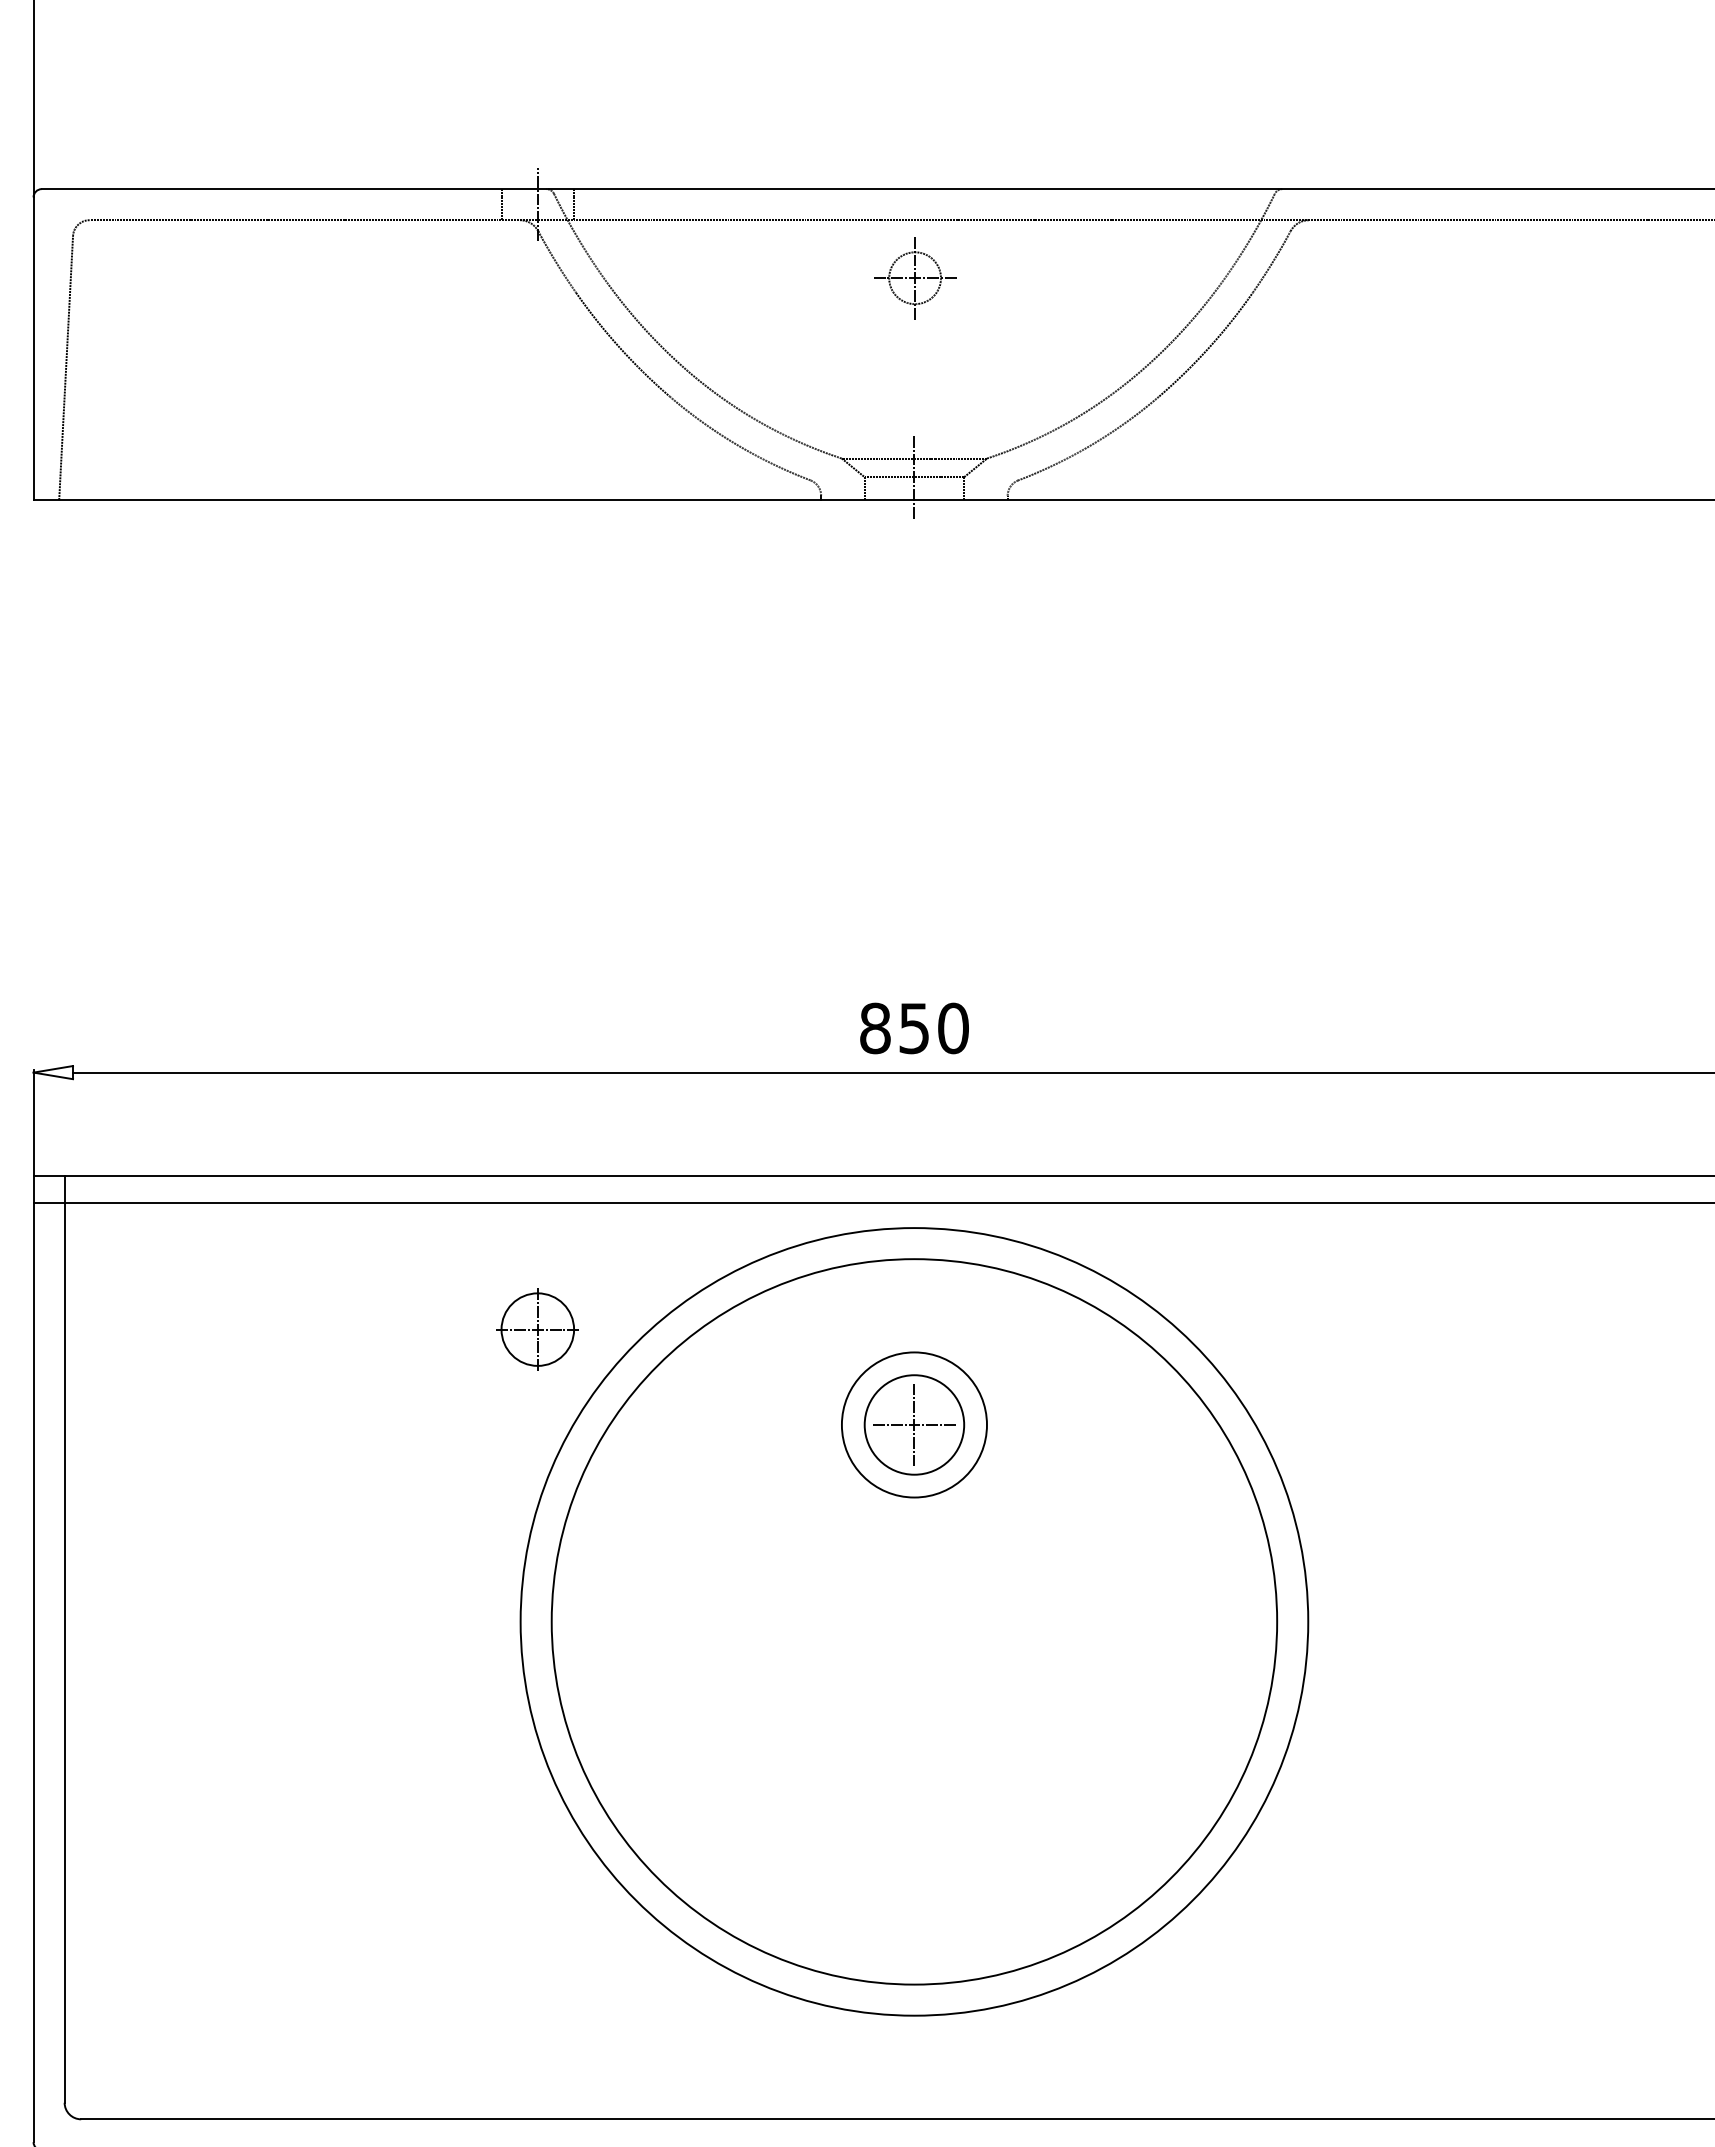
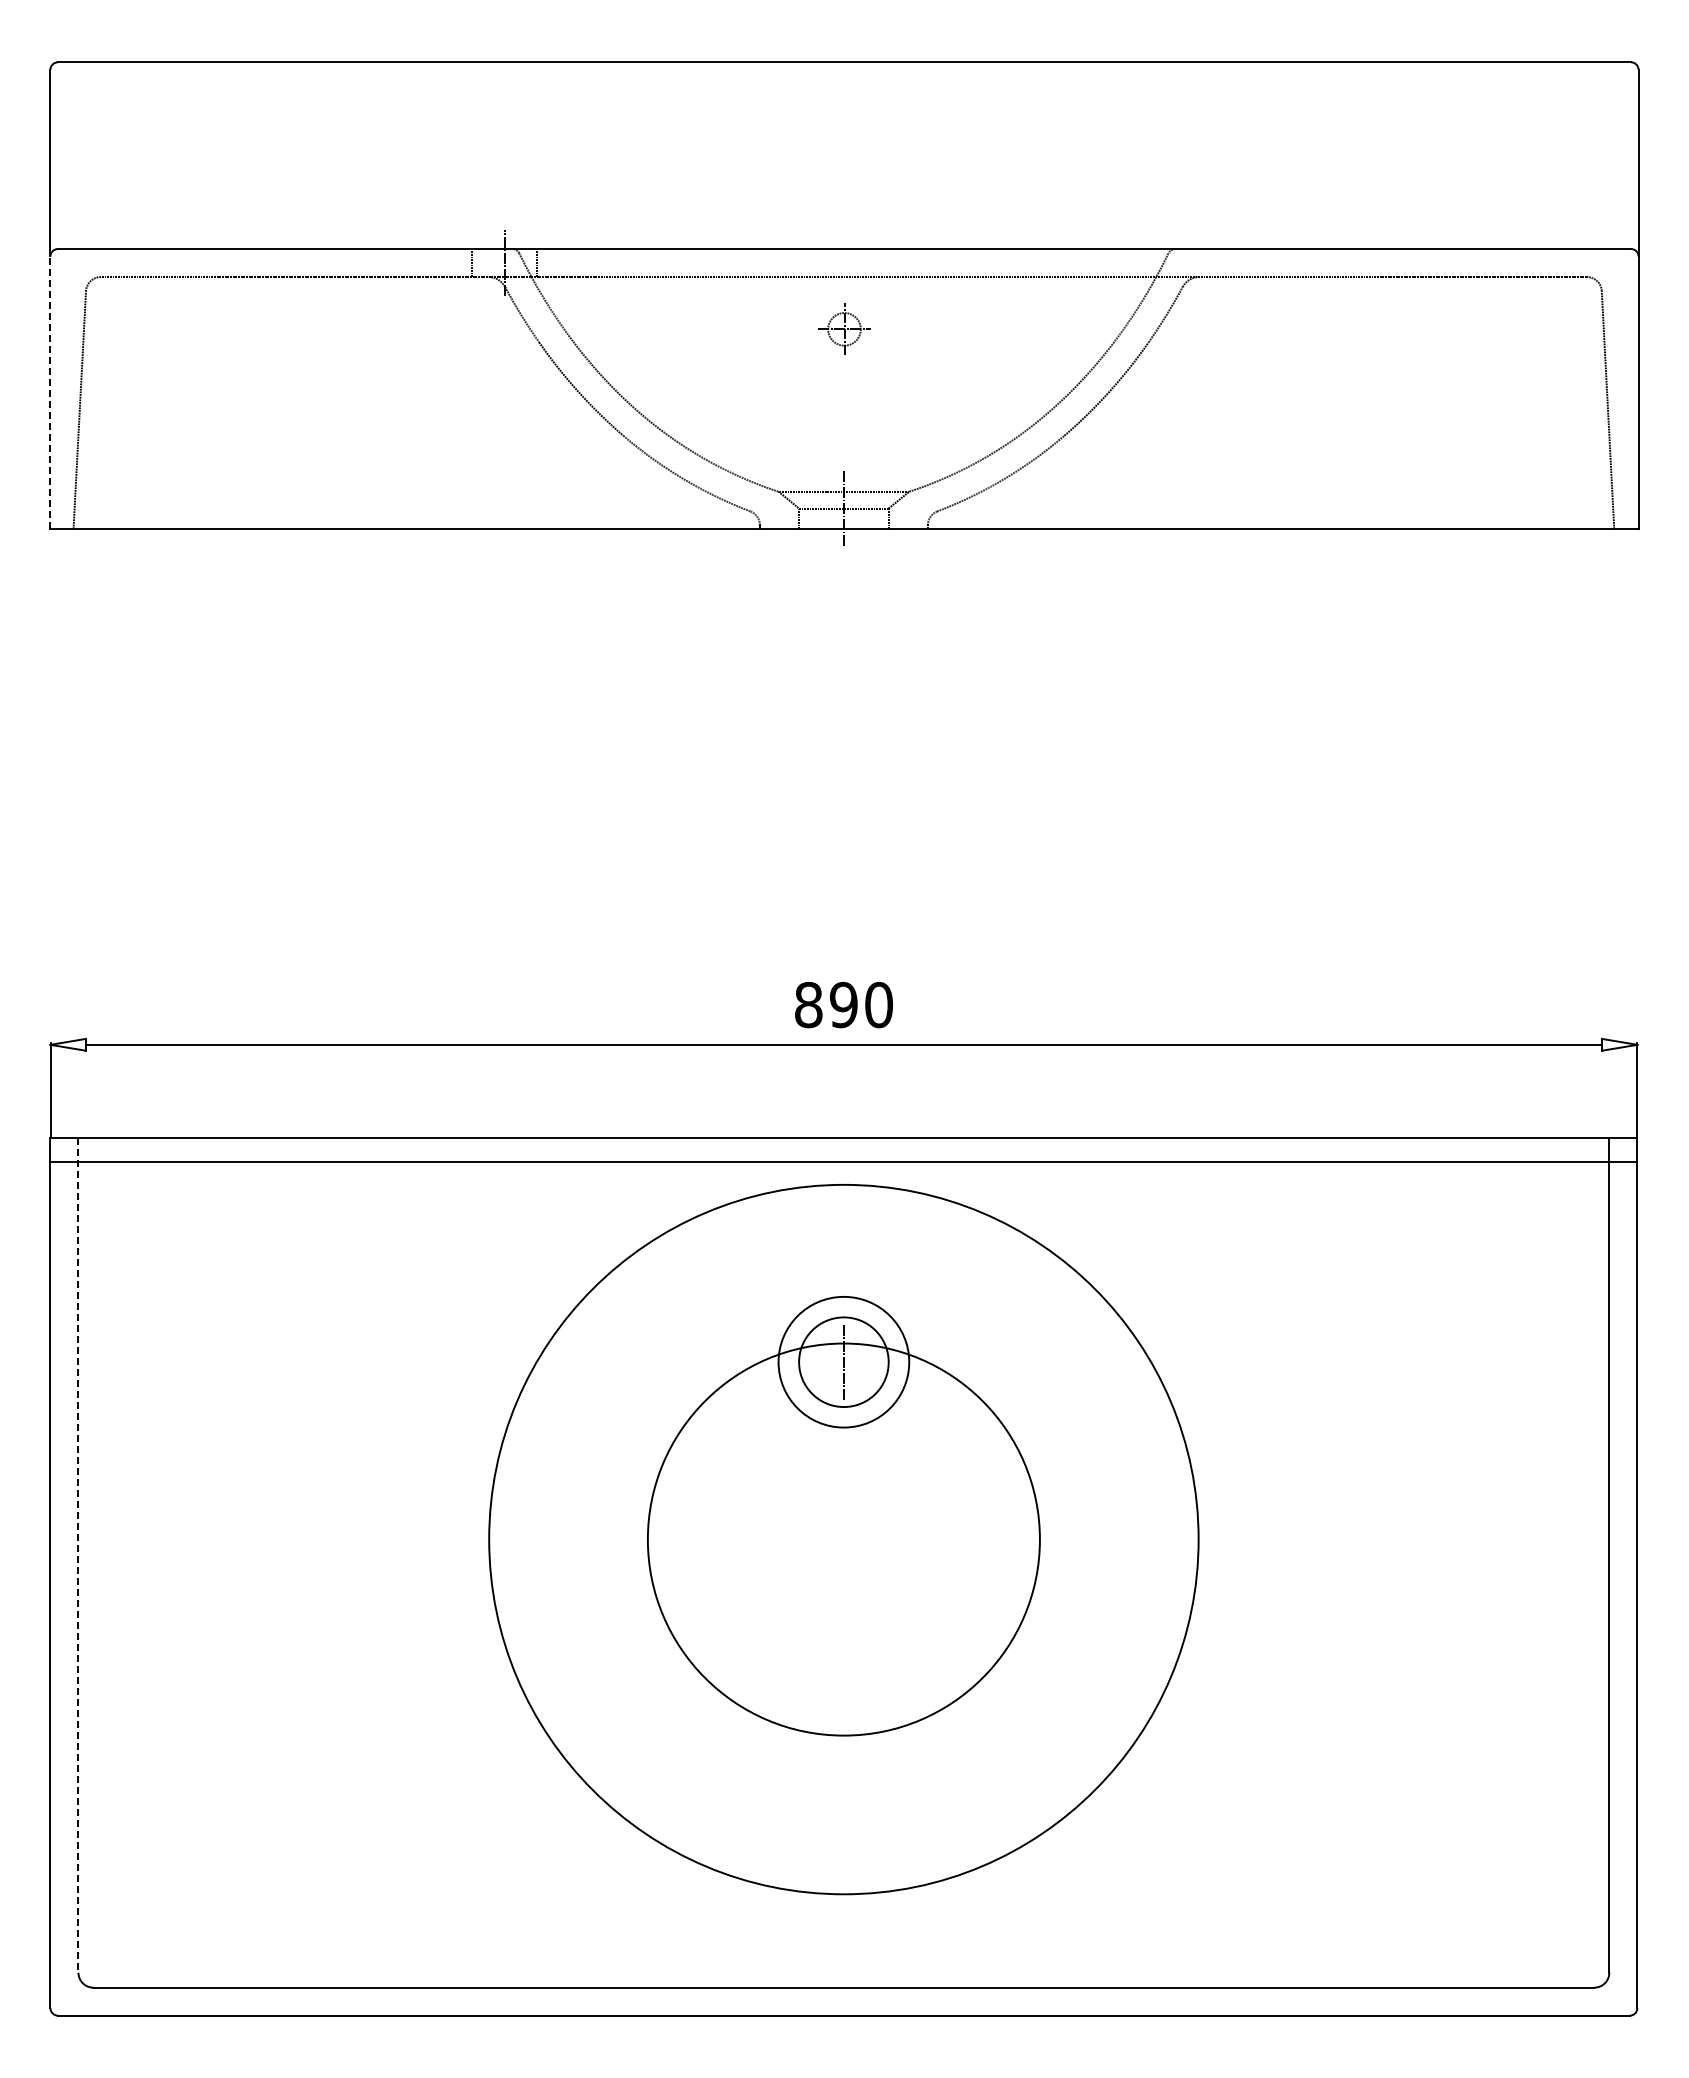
part: (915, 278) -> (844, 329), size x0.7
line: (33, 348) -> (50, 392), solid -> dashed
text: (913, 1027) -> (843, 1004), 850 -> 890
part: (537, 1329) -> (504, 1276), removed
line: (913, 1425) -> (843, 1362), removed
circle: (913, 1621) -> (843, 1539), size x0.6
line: (64, 1639) -> (78, 1555), solid -> dashed

